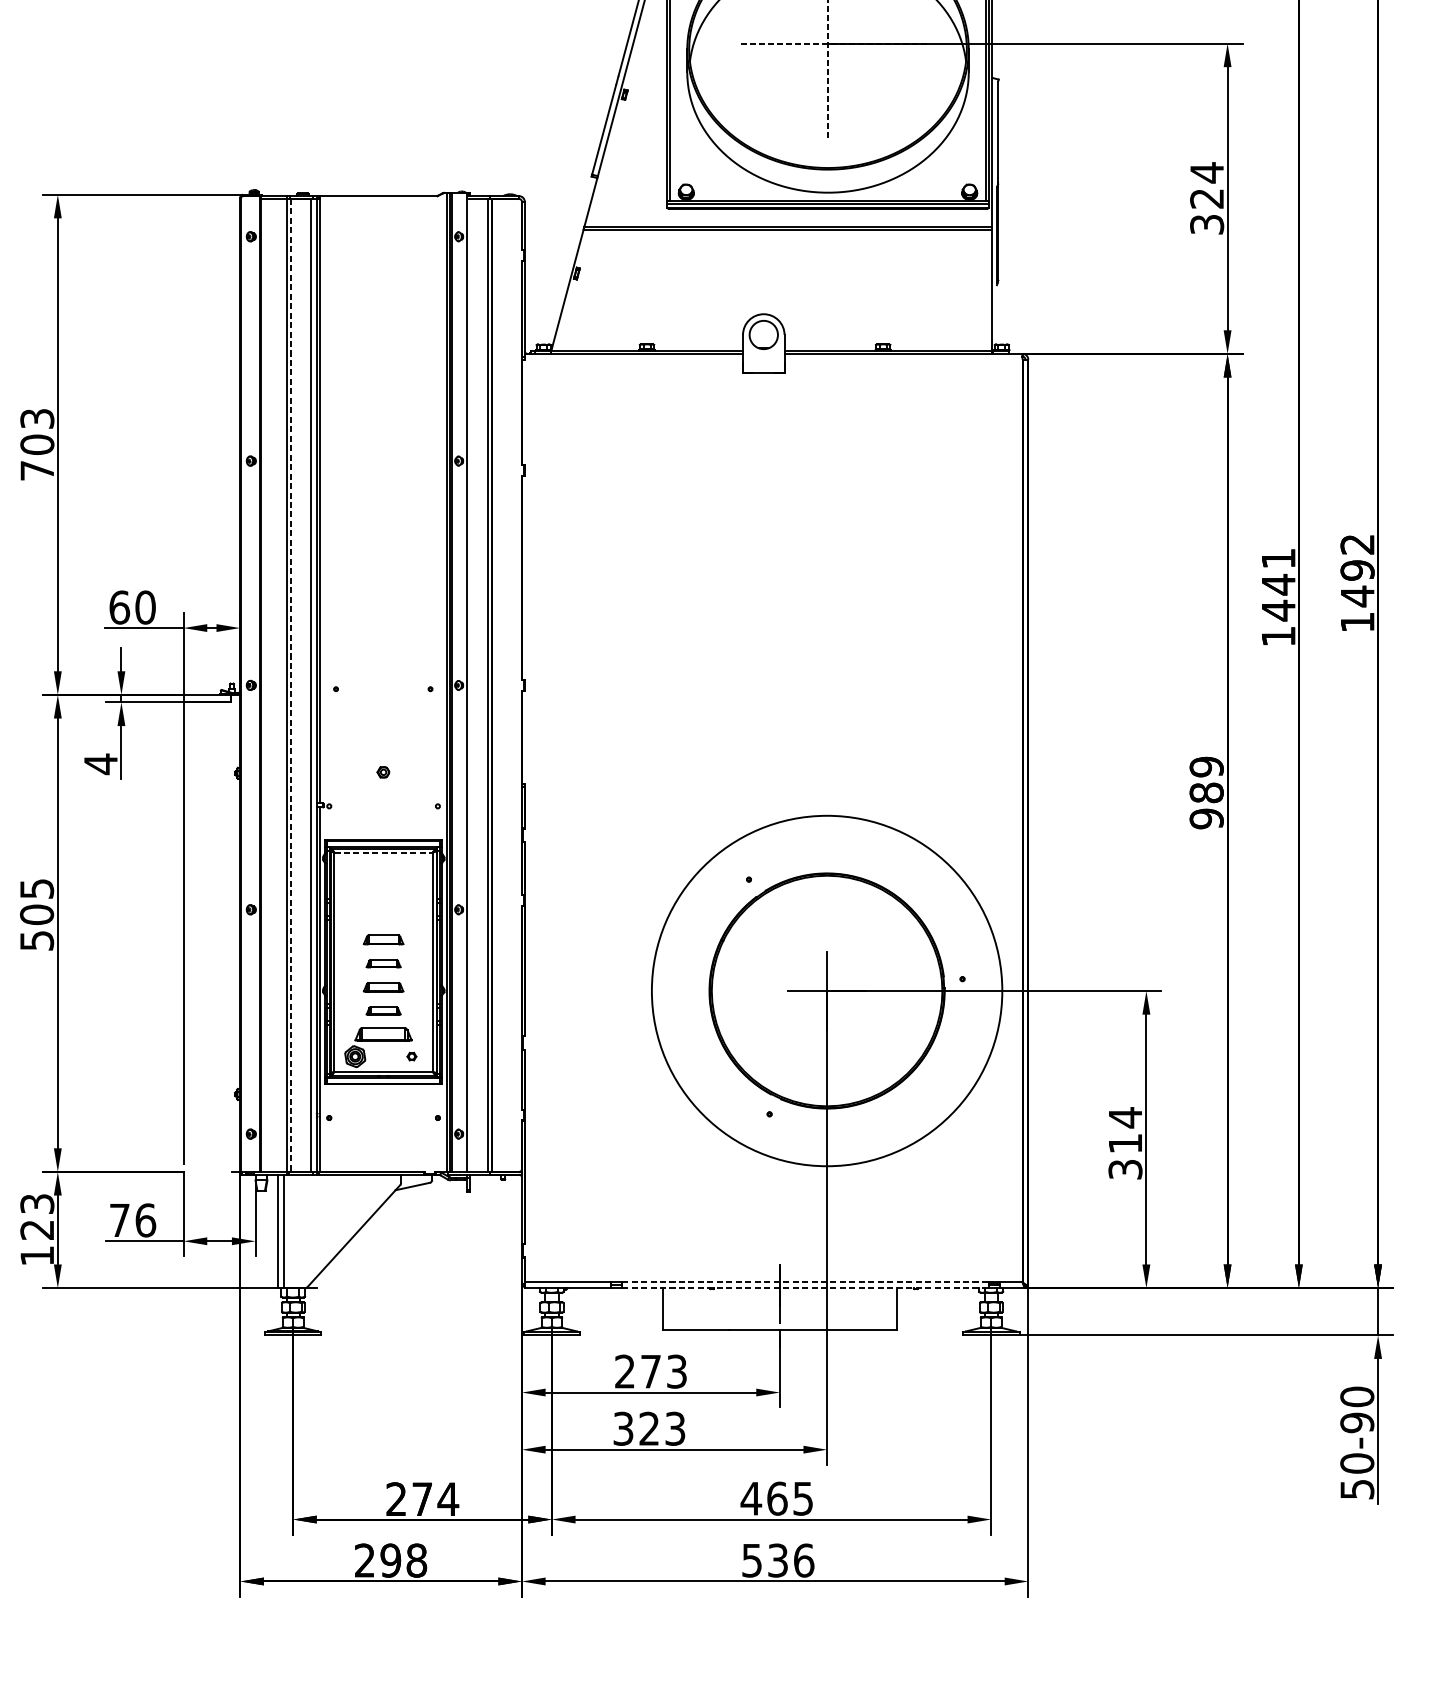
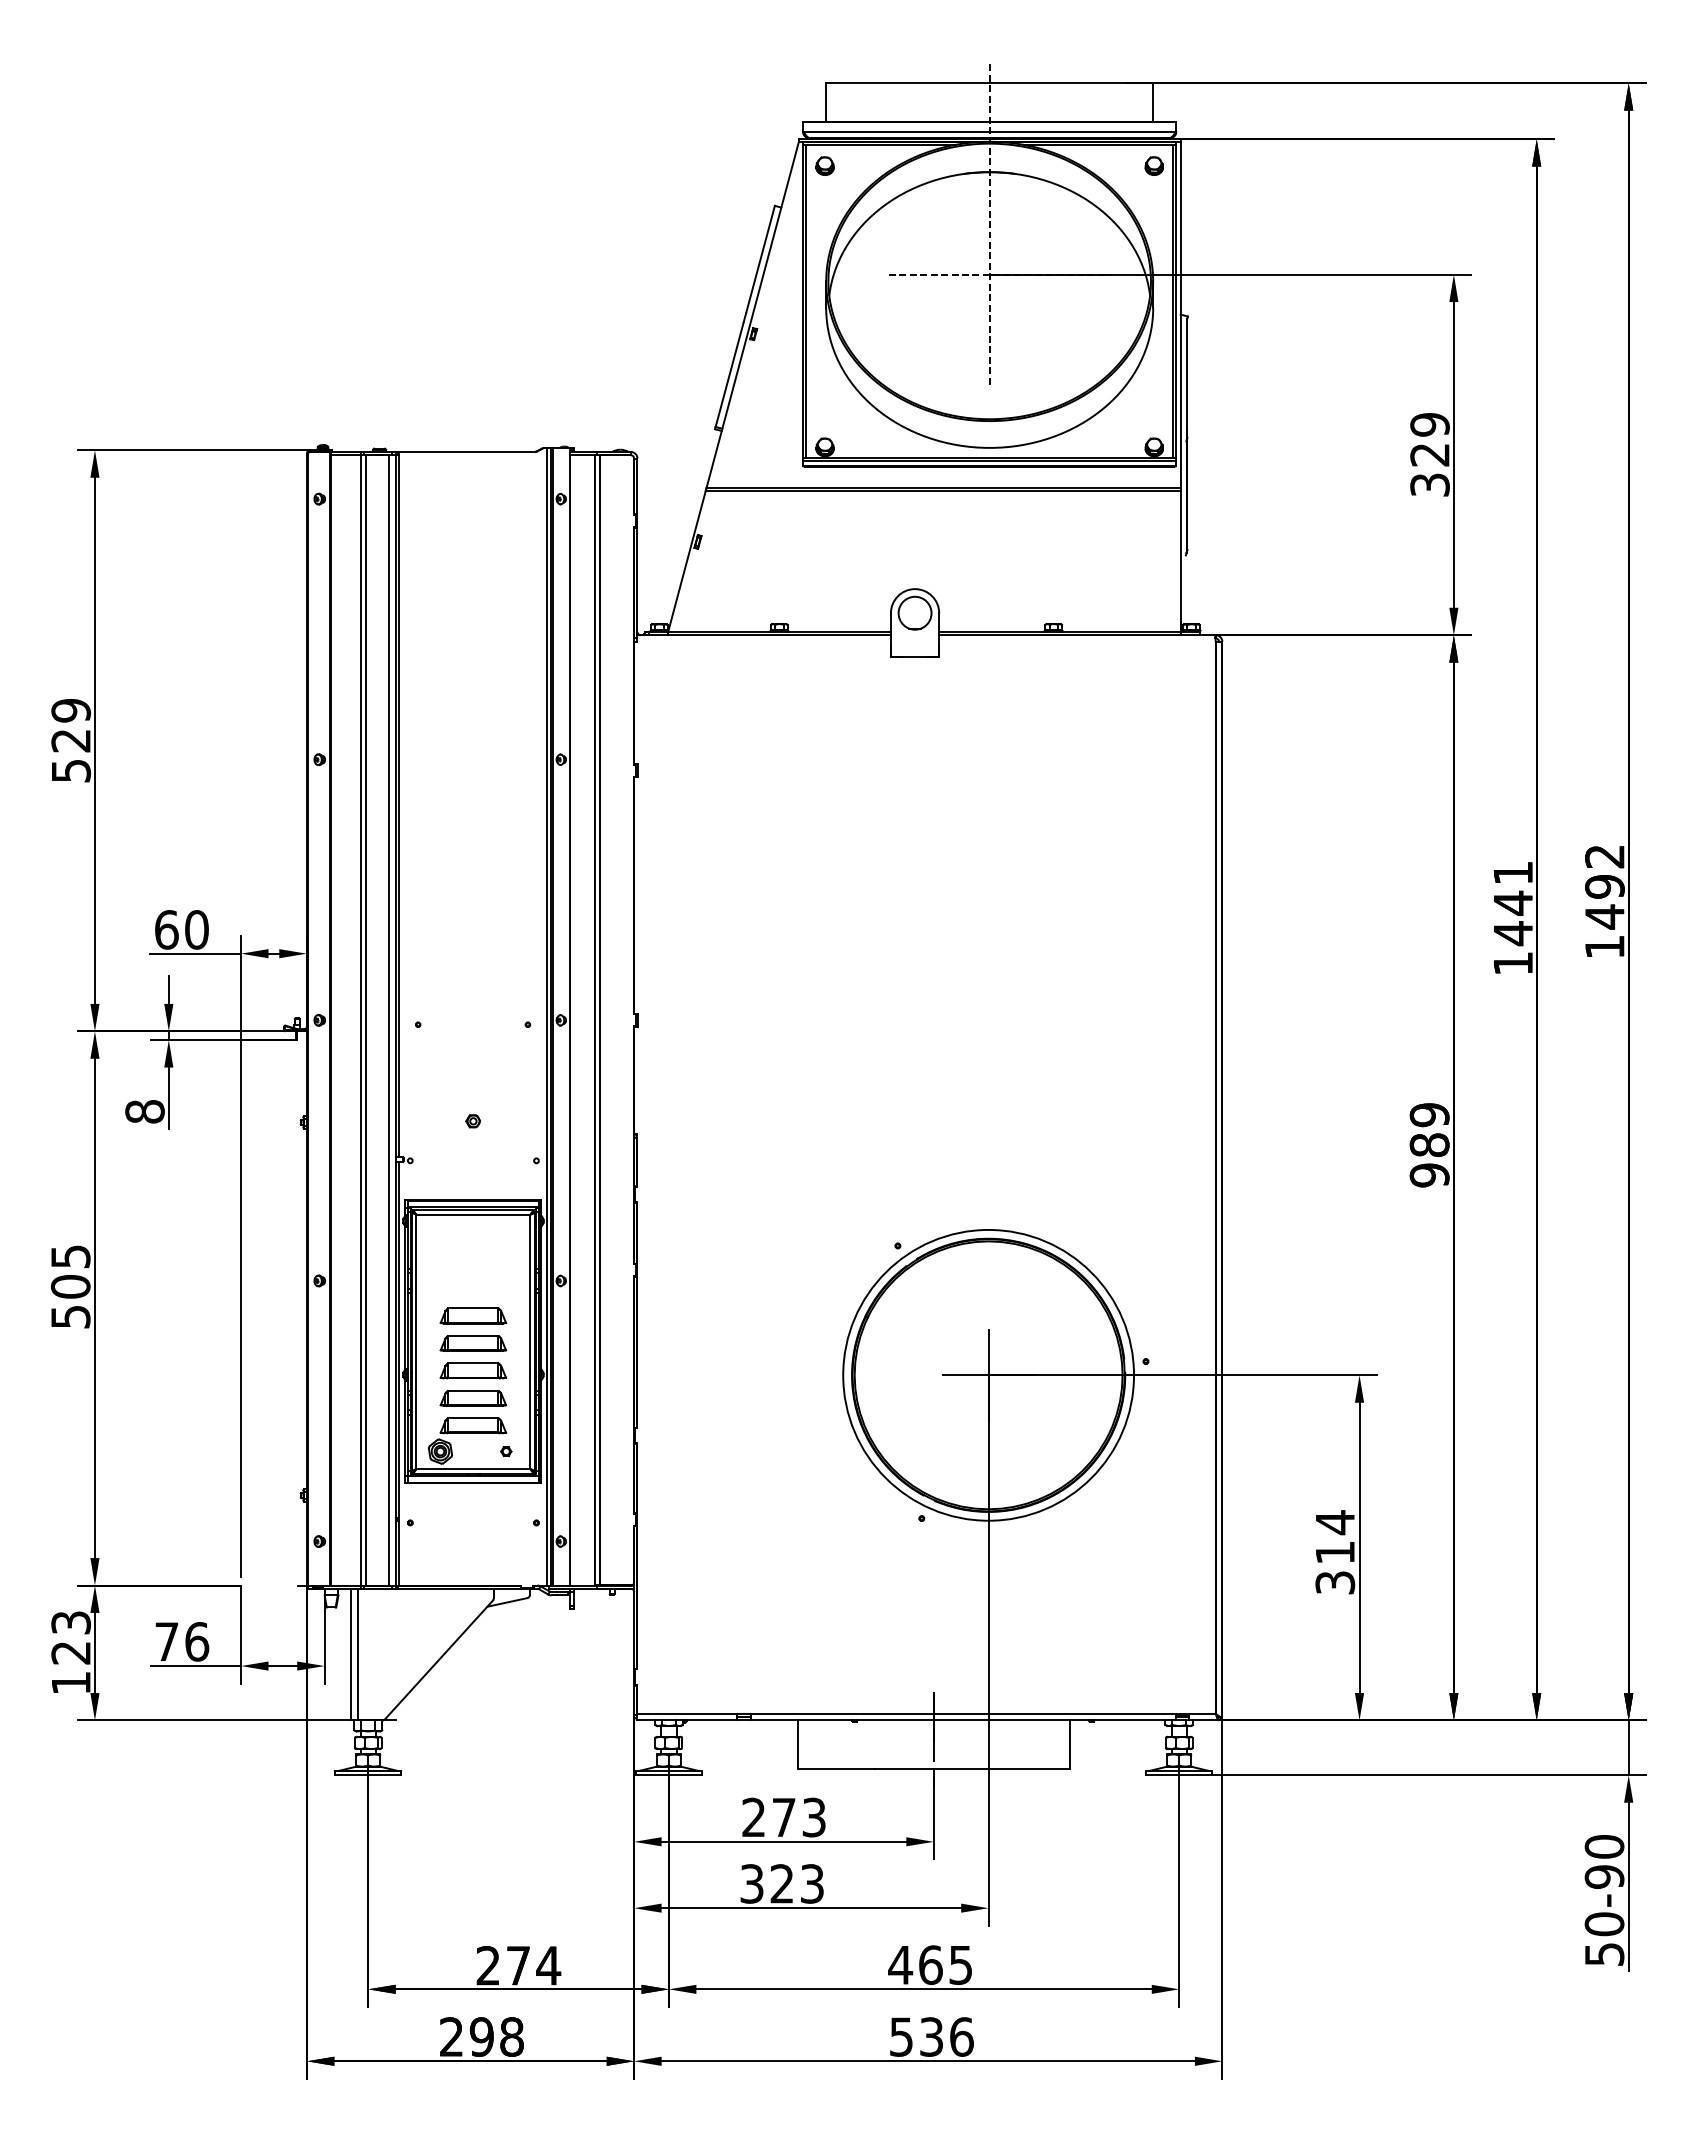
text: (1206, 172) -> (1429, 424), 324 -> 329
text: (37, 444) -> (71, 740), 703 -> 529
line: (290, 685) -> (365, 1020), dashed -> solid
text: (100, 763) -> (144, 1111), 4 -> 8
line: (383, 852) -> (473, 1214), dashed -> solid
part: (383, 939) -> (473, 1315), size x1.43
part: (383, 963) -> (473, 1343), size x1.67
part: (383, 986) -> (473, 1370), size x1.43
circle: (827, 990) -> (988, 1374), size x0.71
part: (383, 1010) -> (473, 1398), size x1.67
line: (805, 1282) -> (963, 1713), dashed -> solid
line: (805, 1288) -> (963, 1720), dashed -> solid

